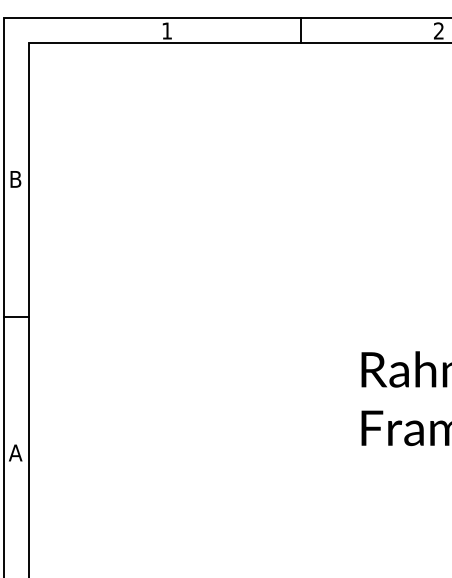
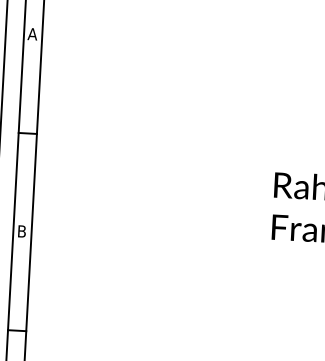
text: (15, 179) -> (32, 34), B -> A
text: (15, 452) -> (21, 231), A -> B

